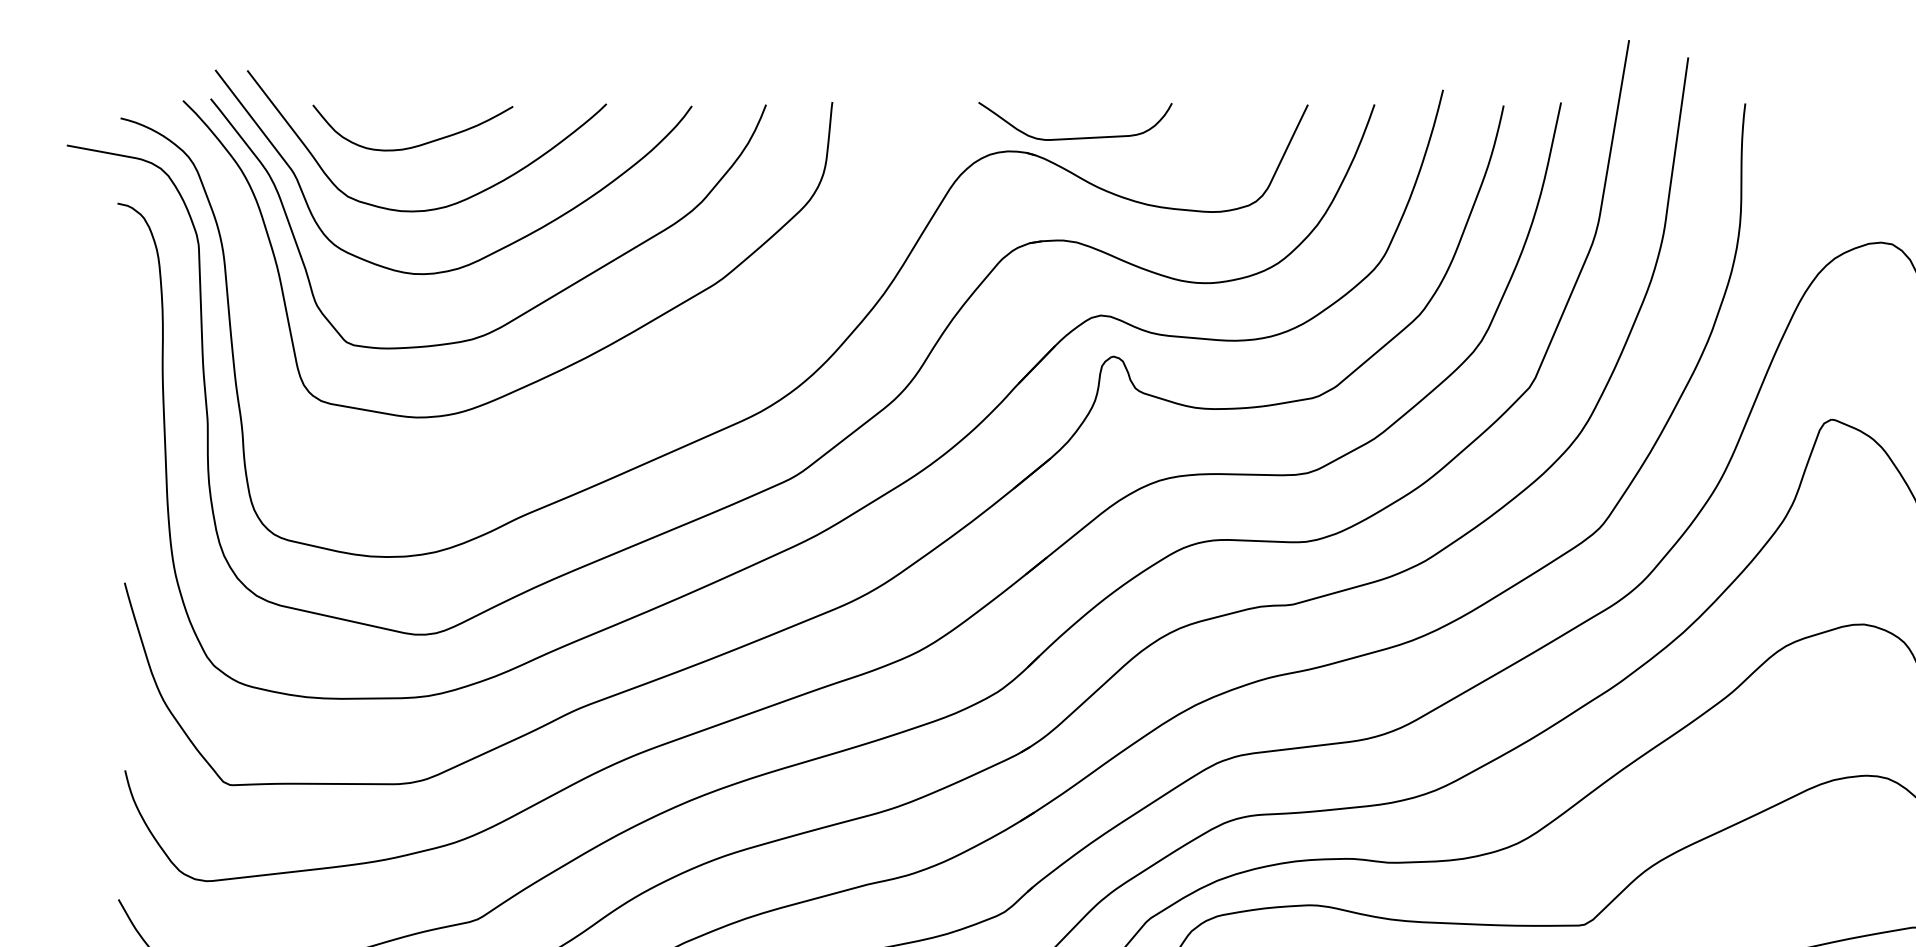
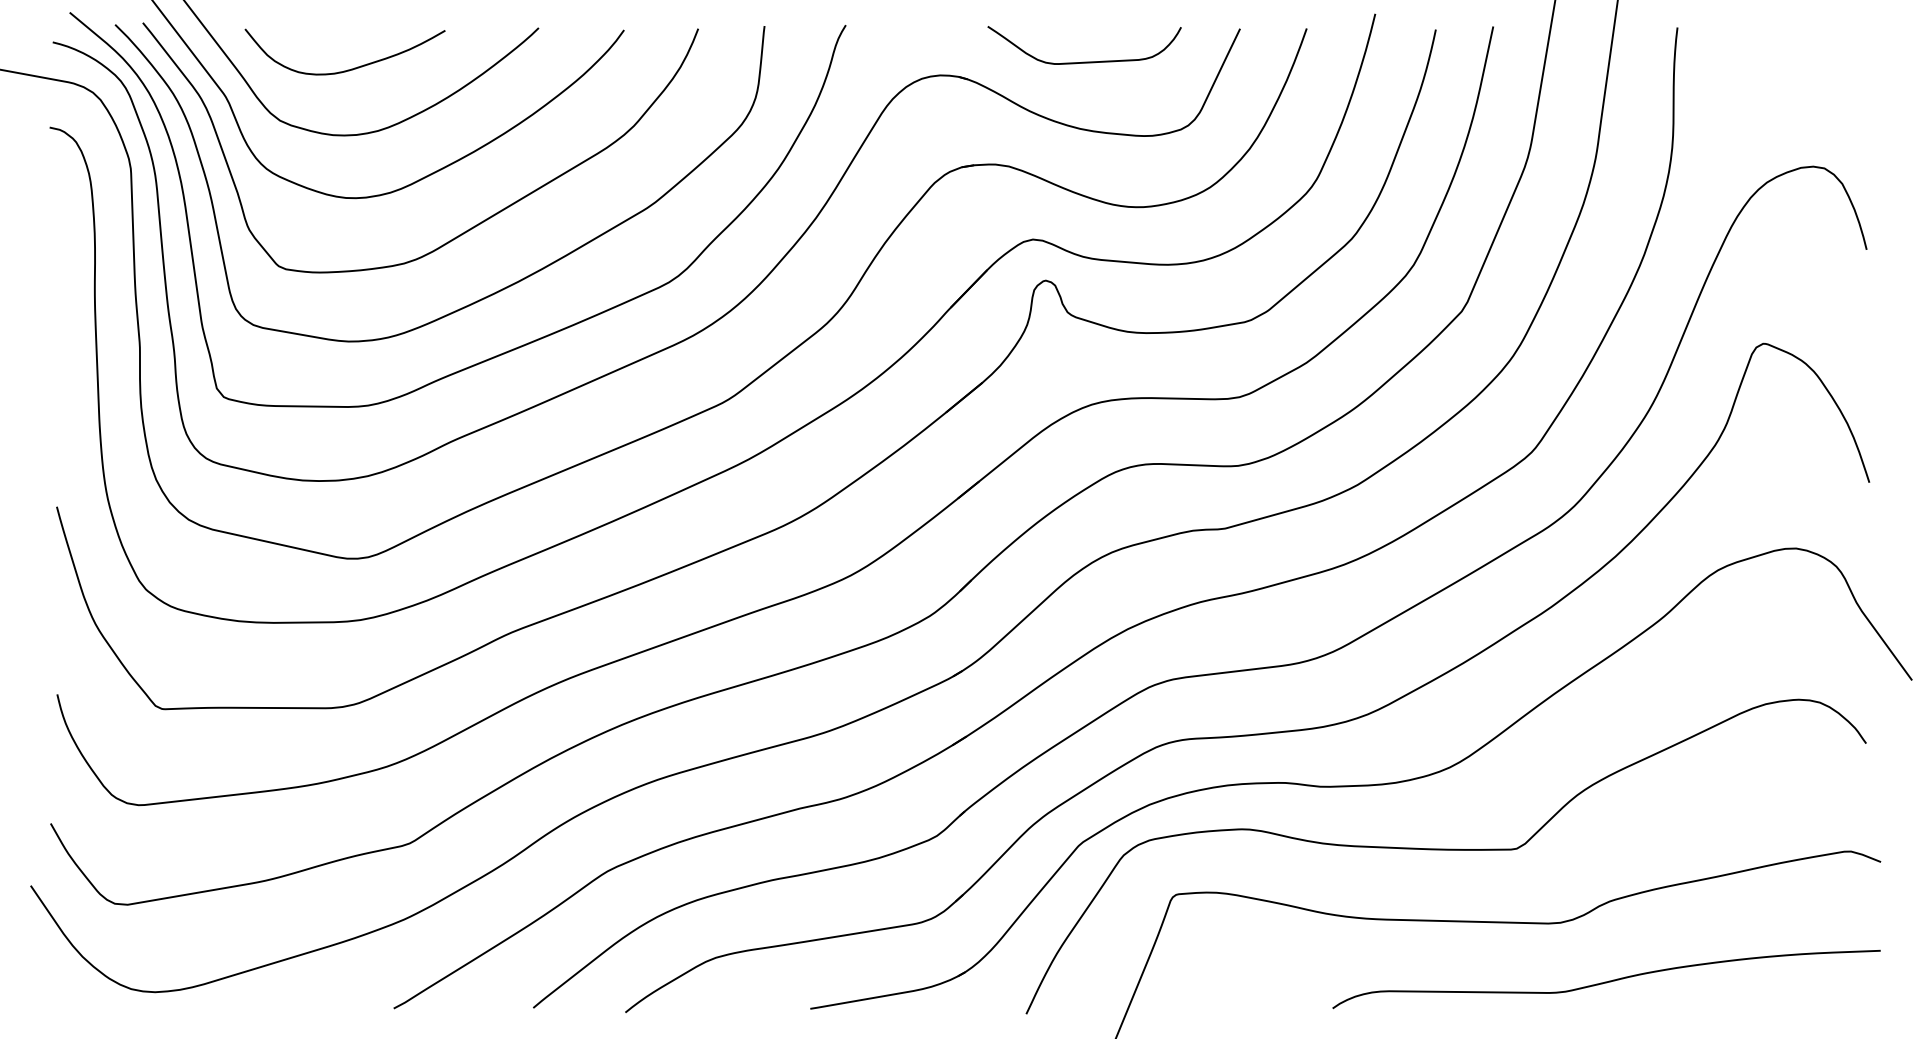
curve: (1075, 137) -> (1084, 61), moved
curve: (583, 423) -> (515, 347), added

